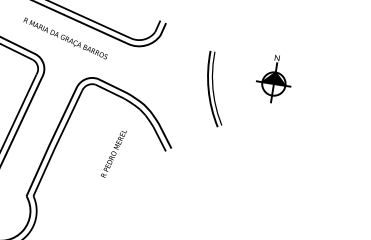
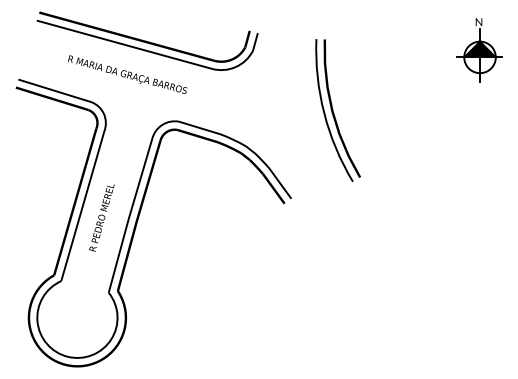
part: (274, 78) -> (479, 50), moved
part: (215, 89) -> (337, 110), size x1.43
text: (113, 153) -> (101, 217), moved

